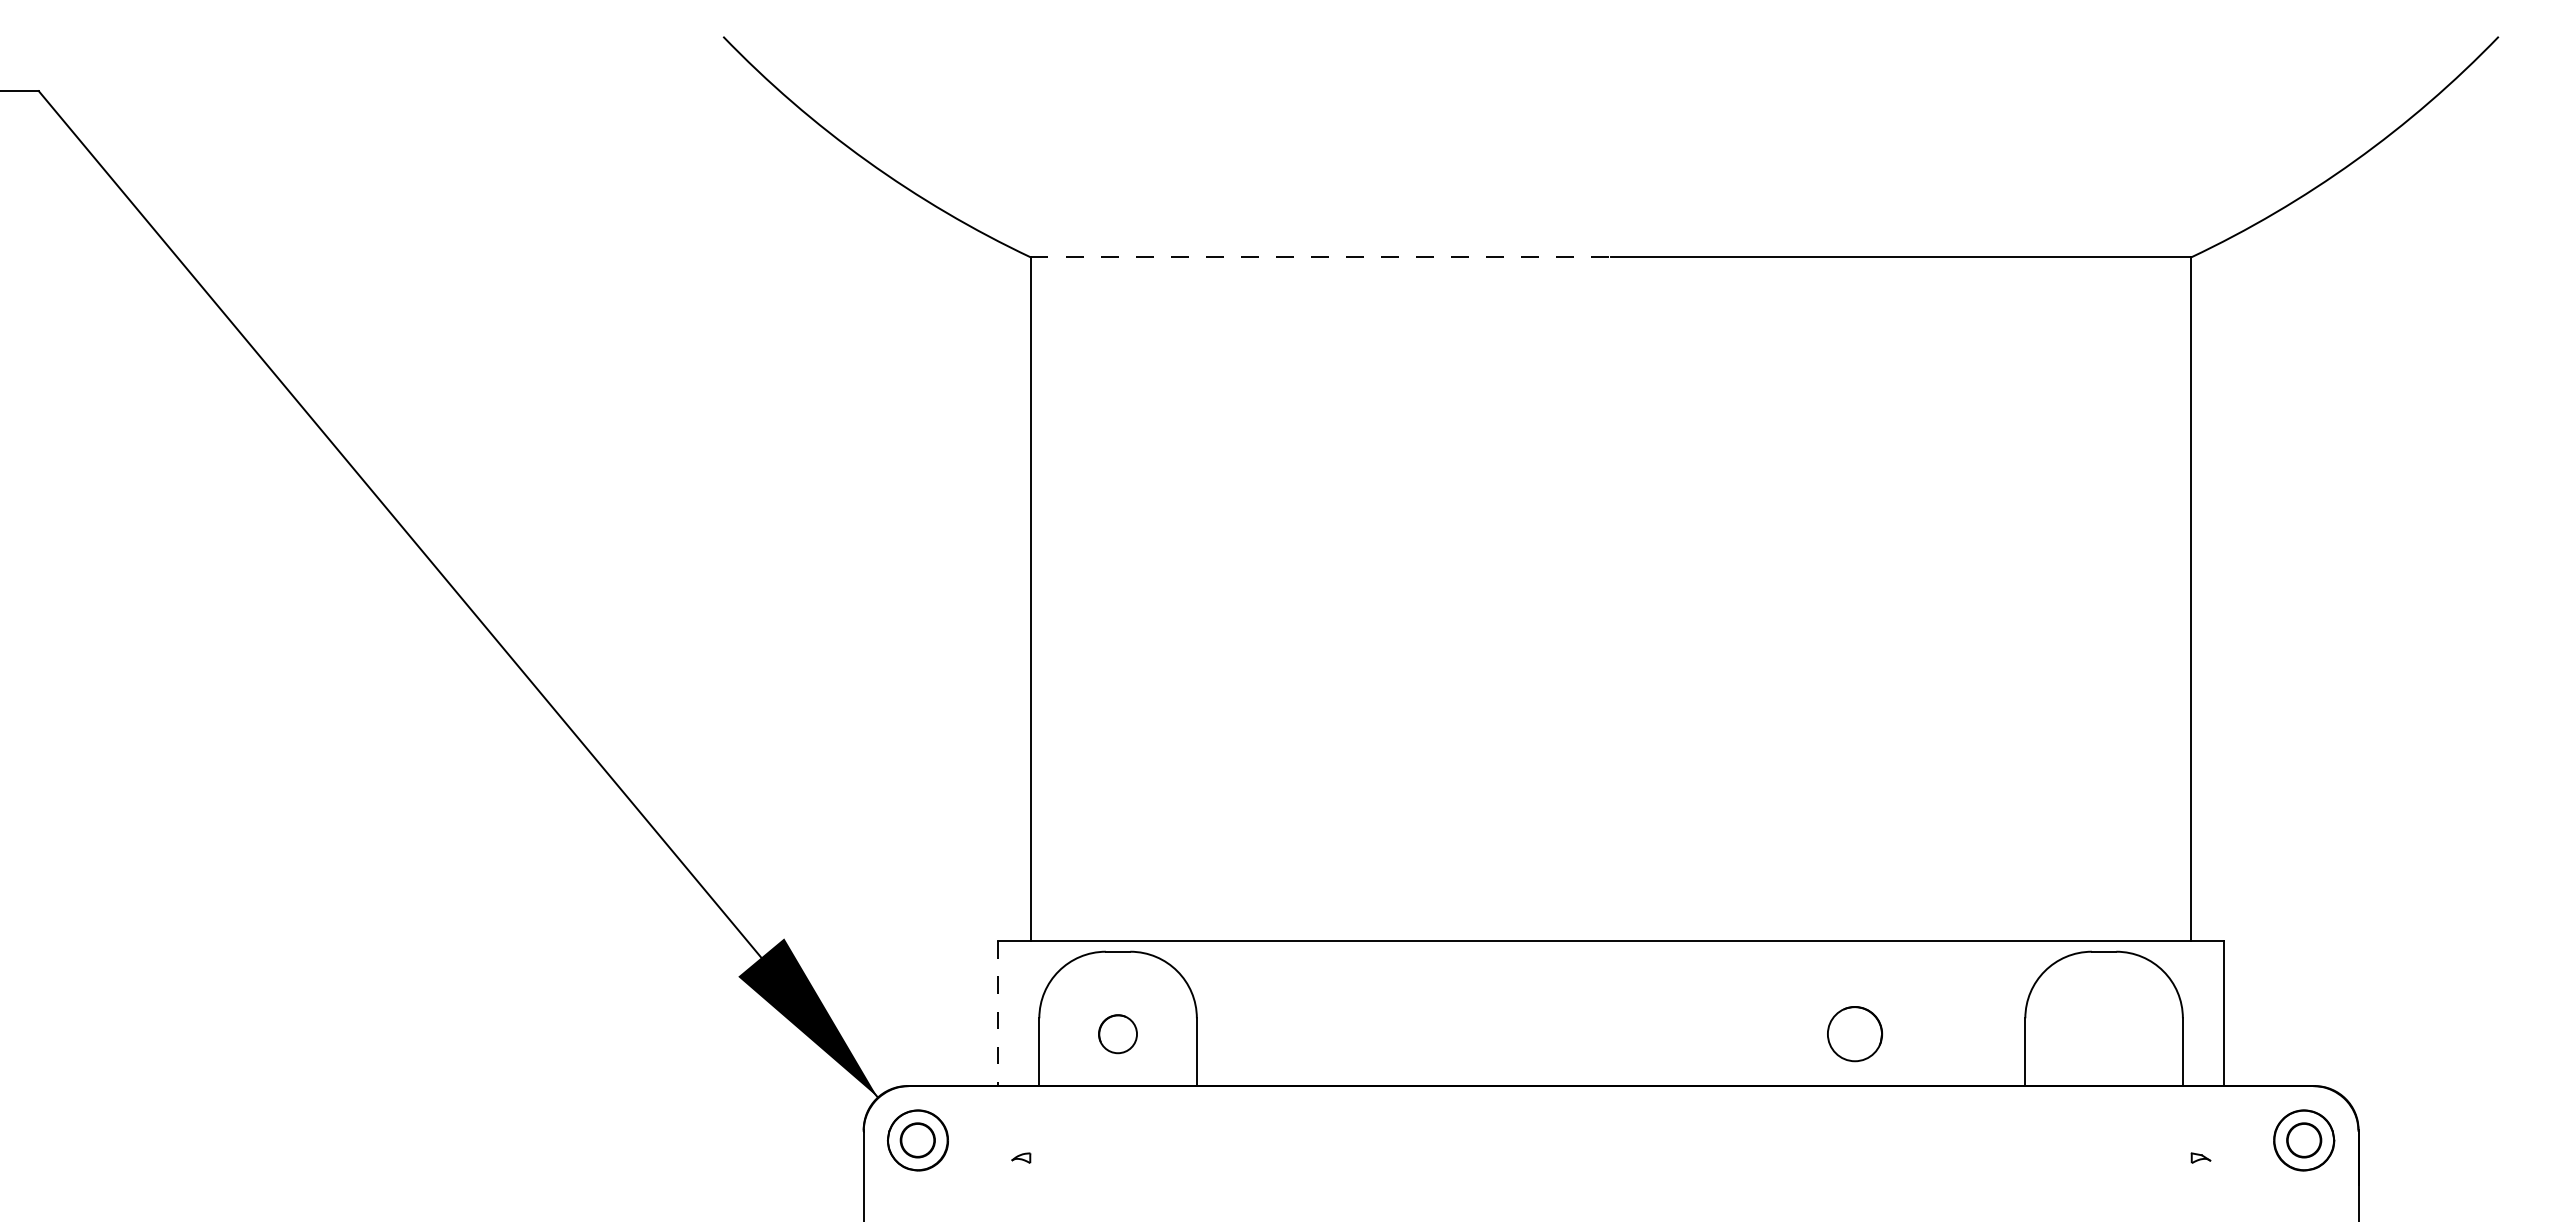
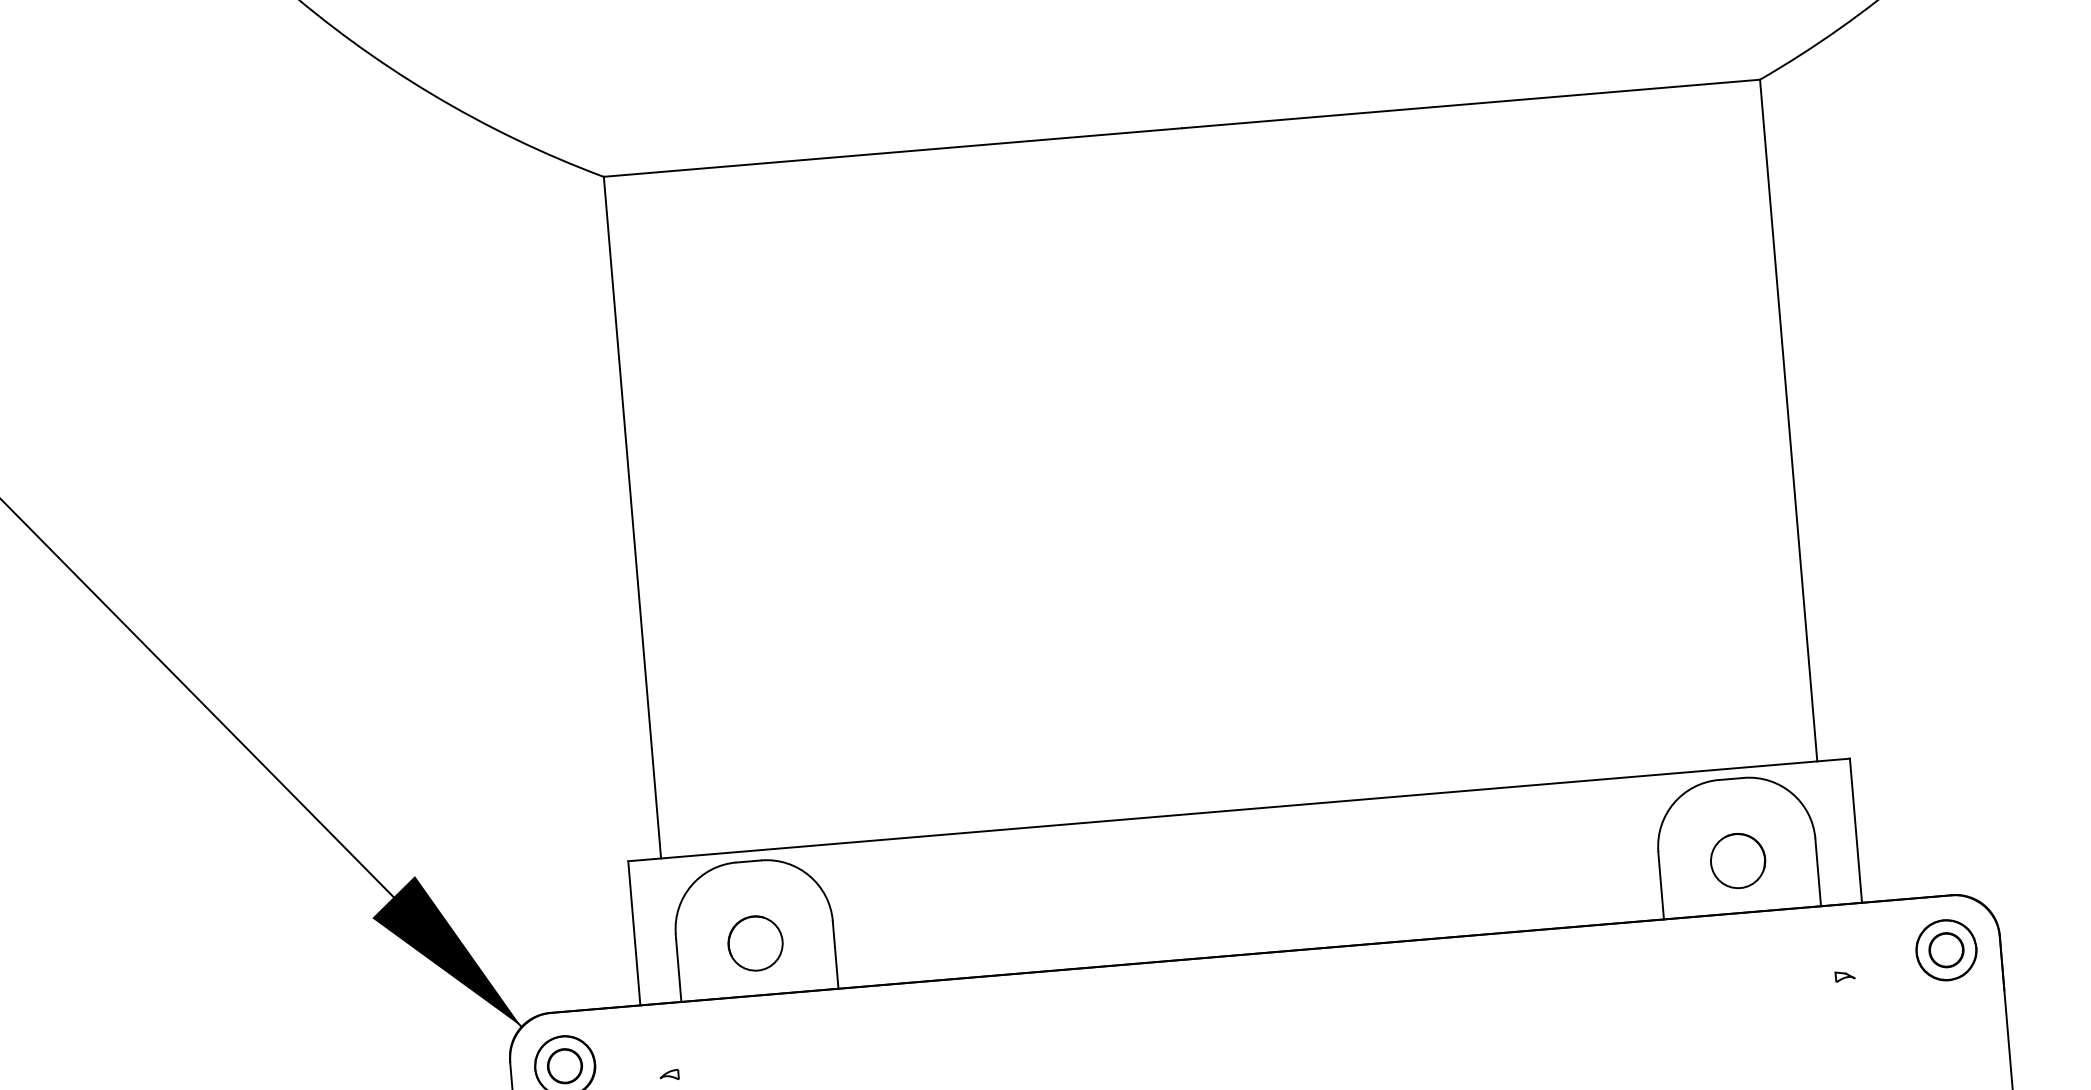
line: (1321, 257) -> (893, 152), dashed -> solid
line: (998, 1014) -> (634, 933), dashed -> solid
circle: (1117, 1034) -> (755, 943), size x1.43
circle: (1855, 1034) -> (1738, 861), moved

